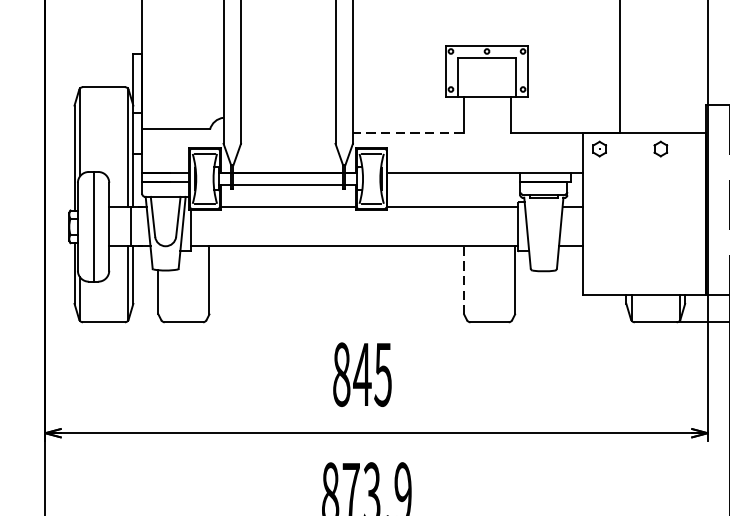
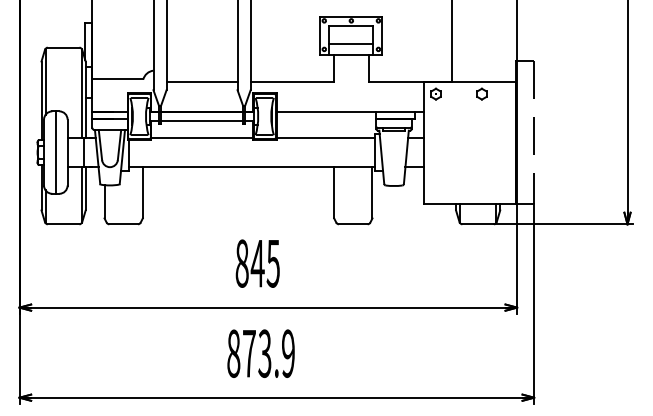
line: (487, 81) -> (351, 43), added
line: (287, 133) -> (201, 82), added
line: (408, 133) -> (292, 82), dashed -> solid
line: (464, 279) -> (334, 192), dashed -> solid

